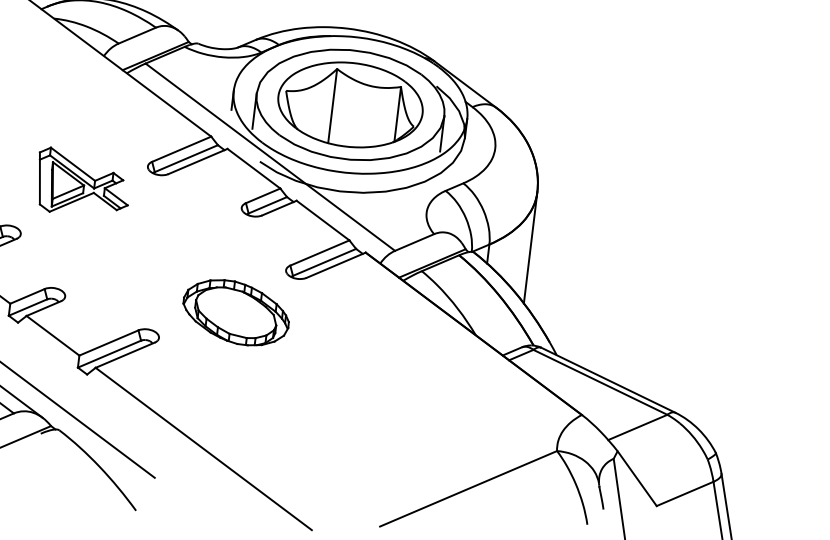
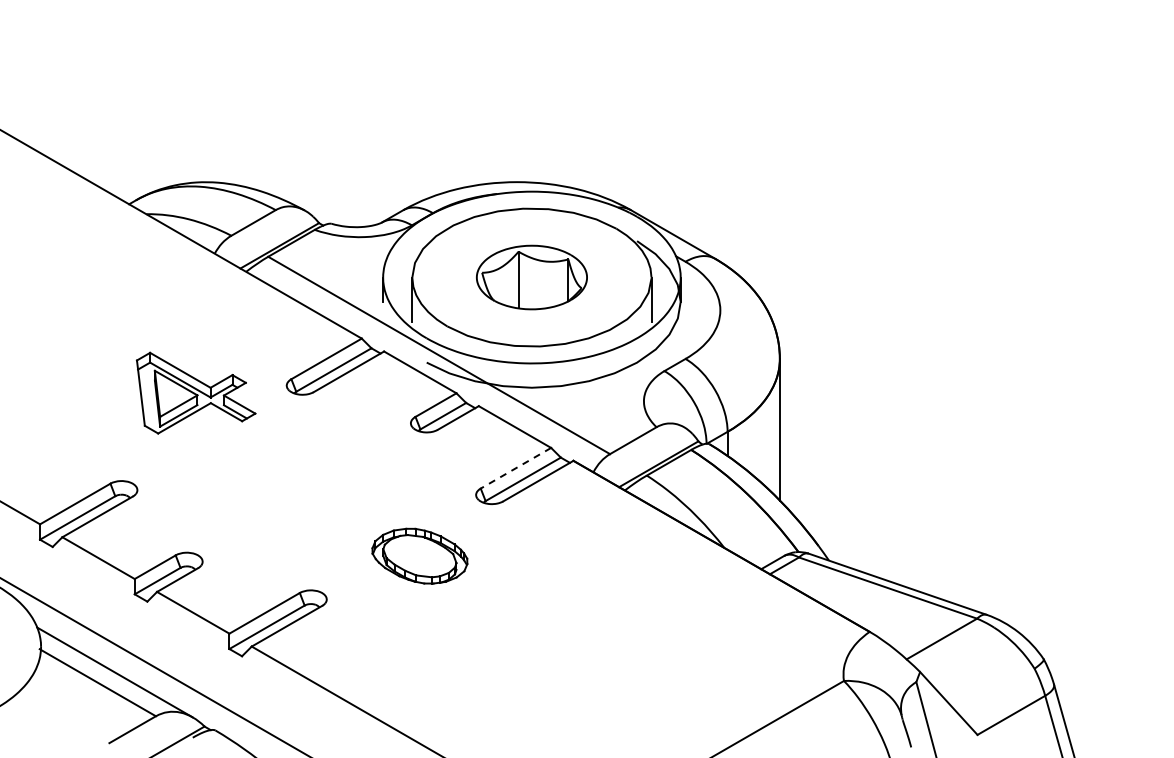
part: (350, 104) -> (531, 277), size x0.6
part: (82, 183) -> (195, 392), moved
line: (319, 253) -> (515, 468), solid -> dashed
part: (235, 313) -> (419, 556), size x0.7

